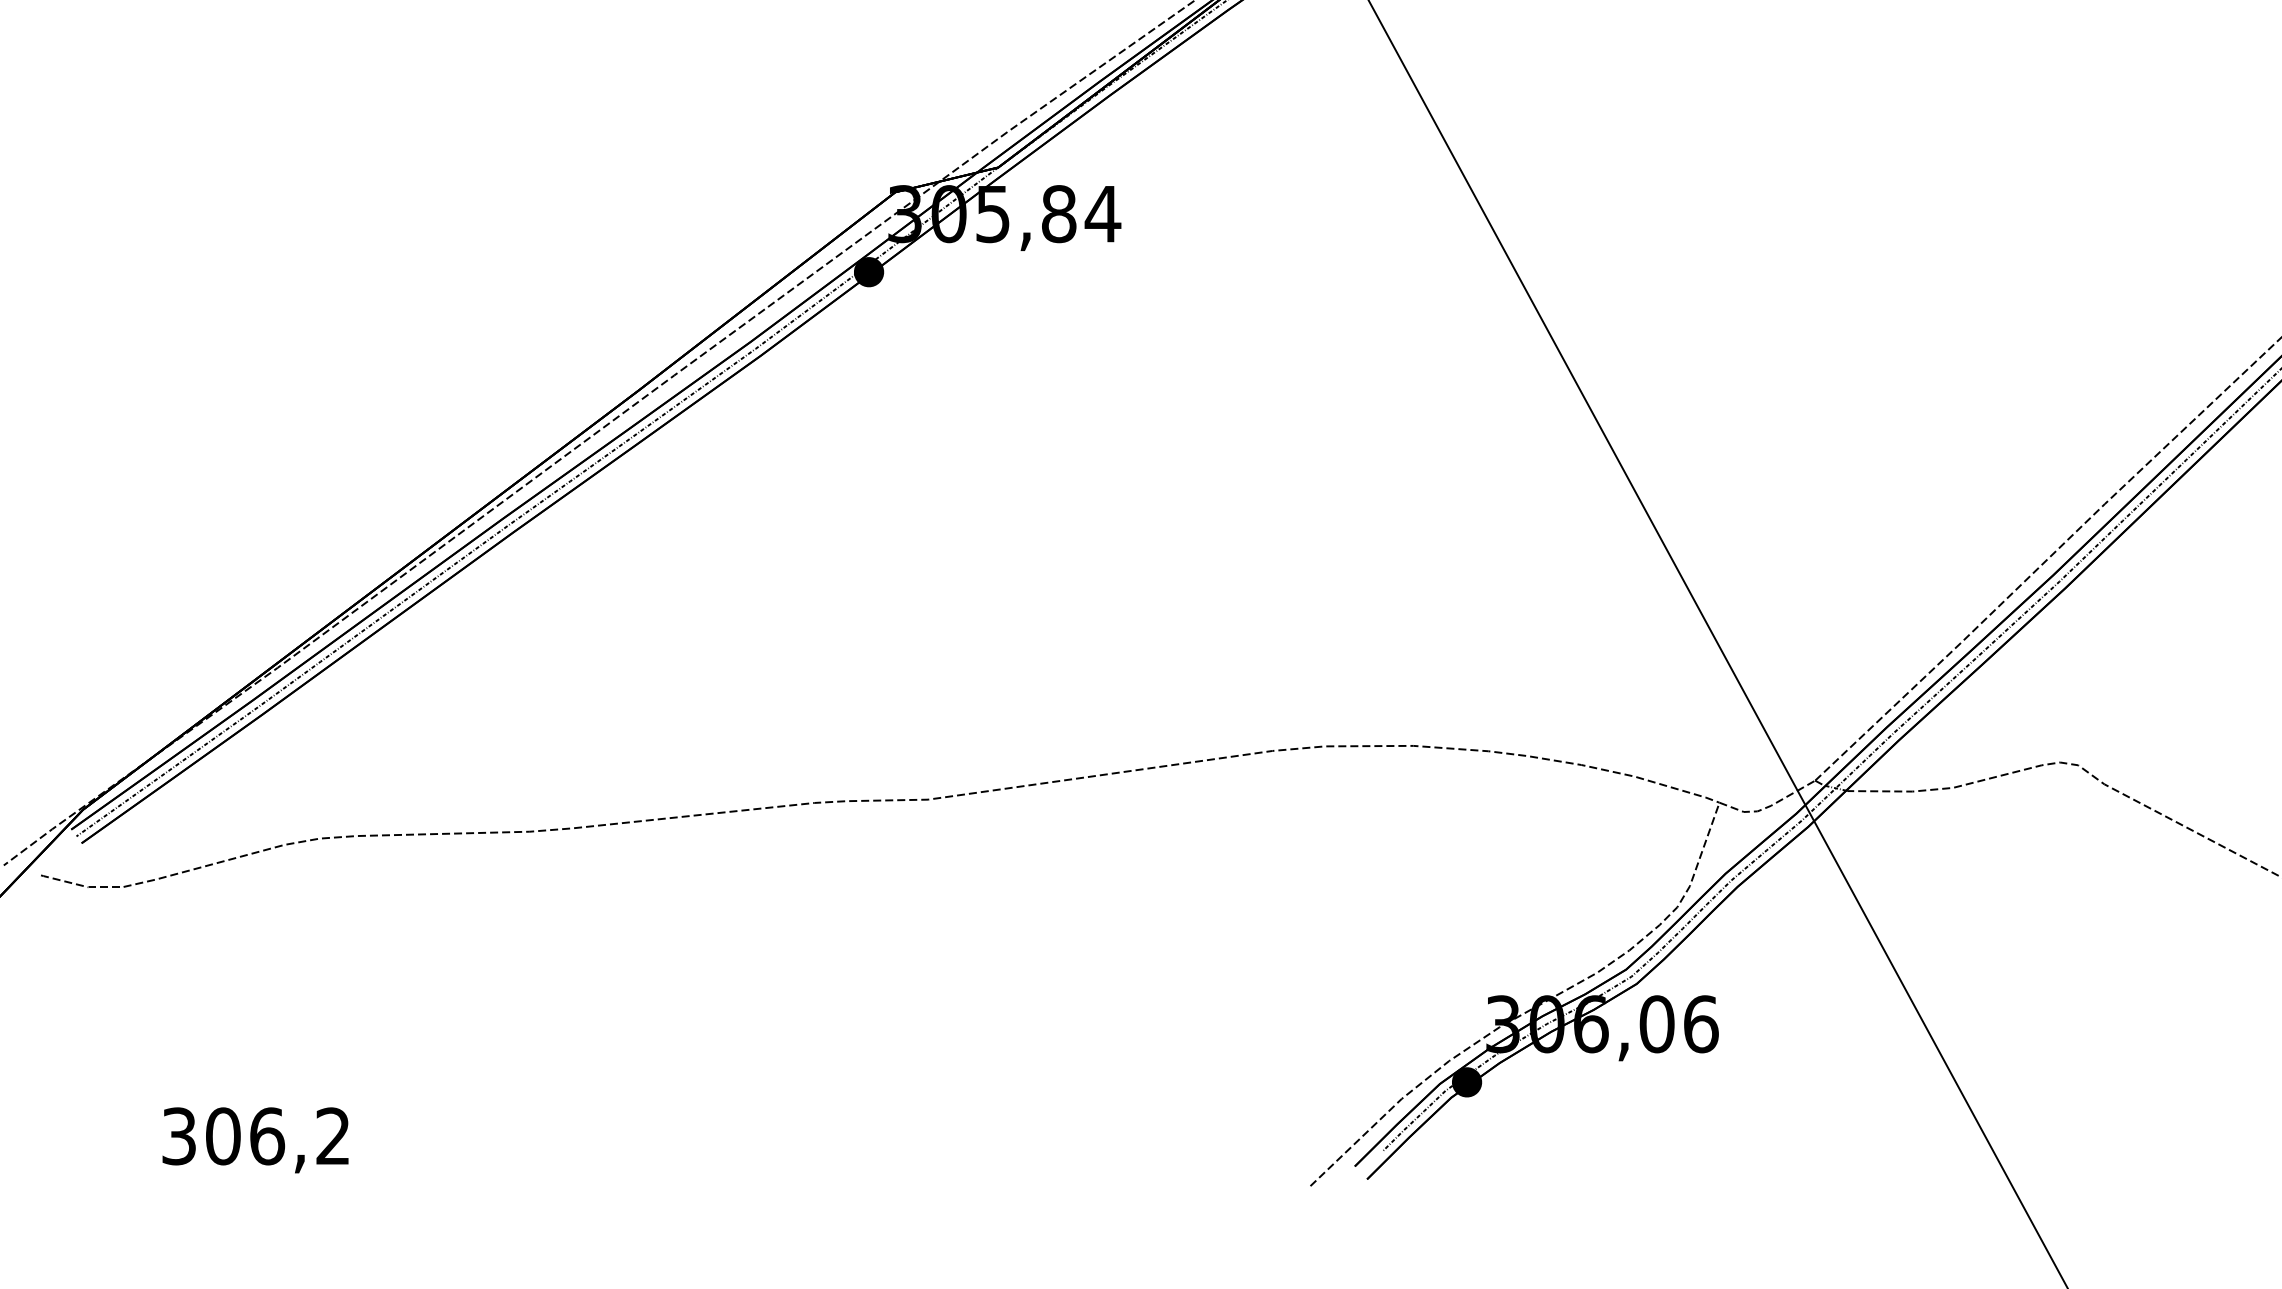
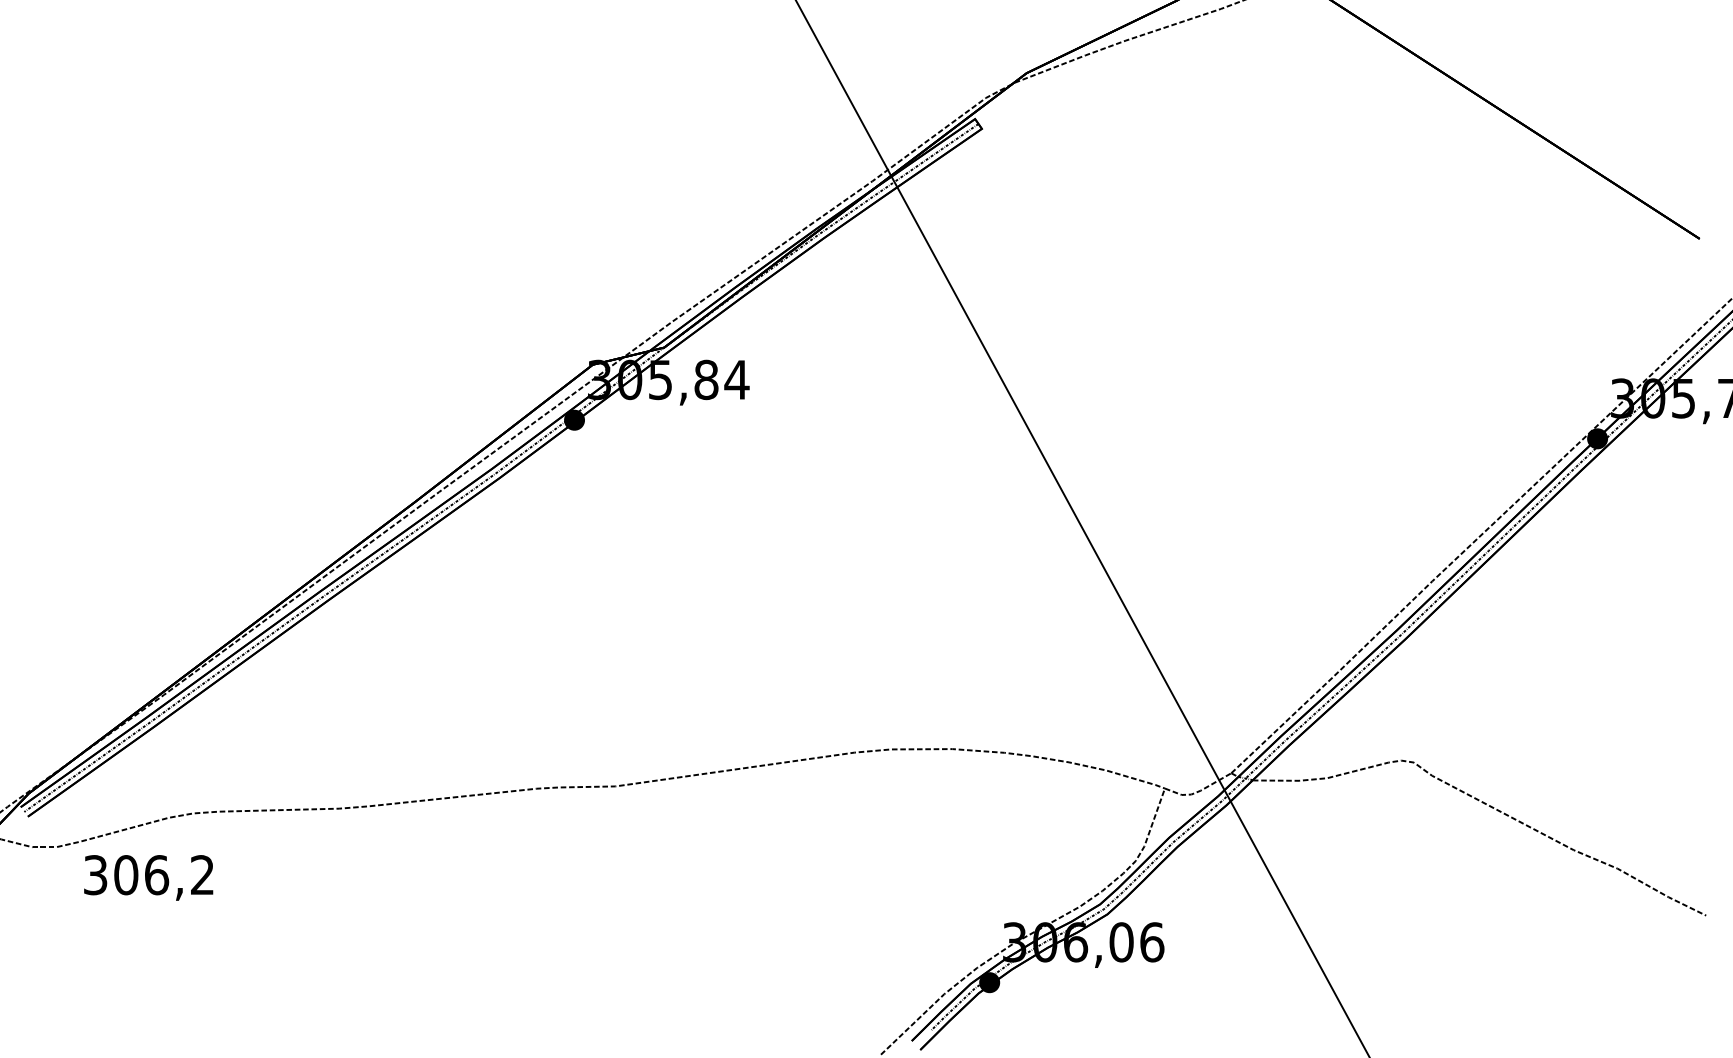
text: (255, 1139) -> (148, 877), moved

